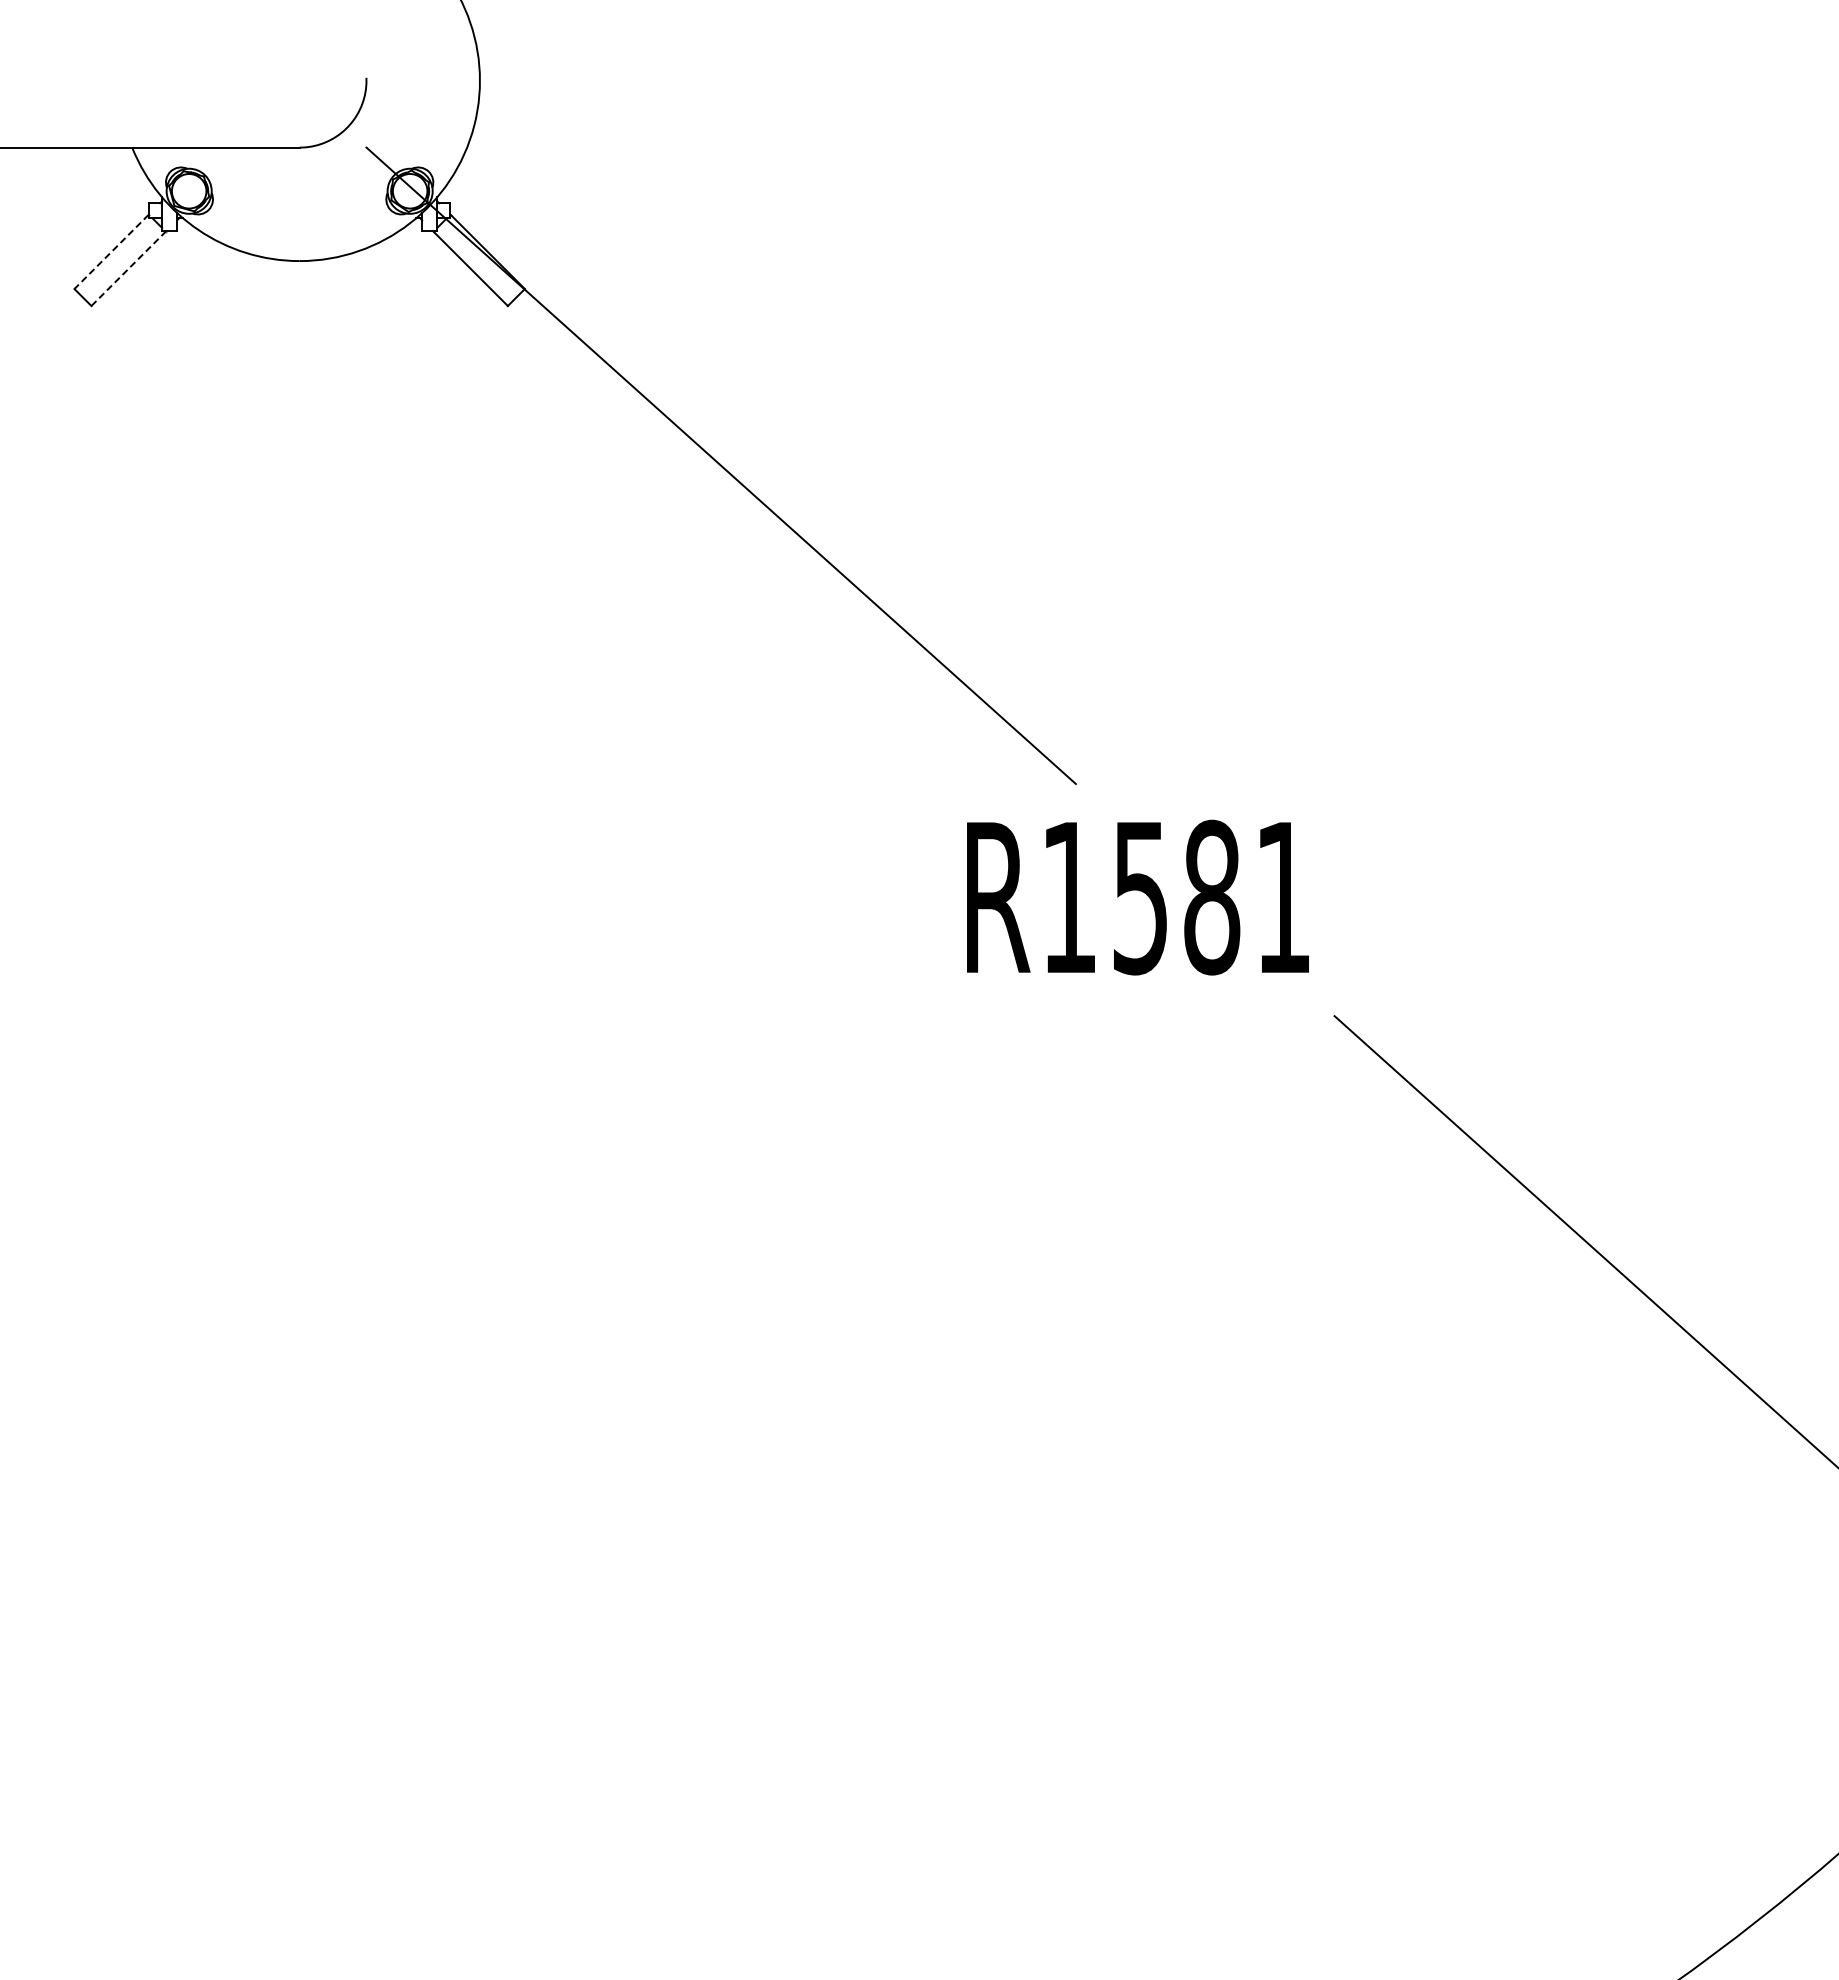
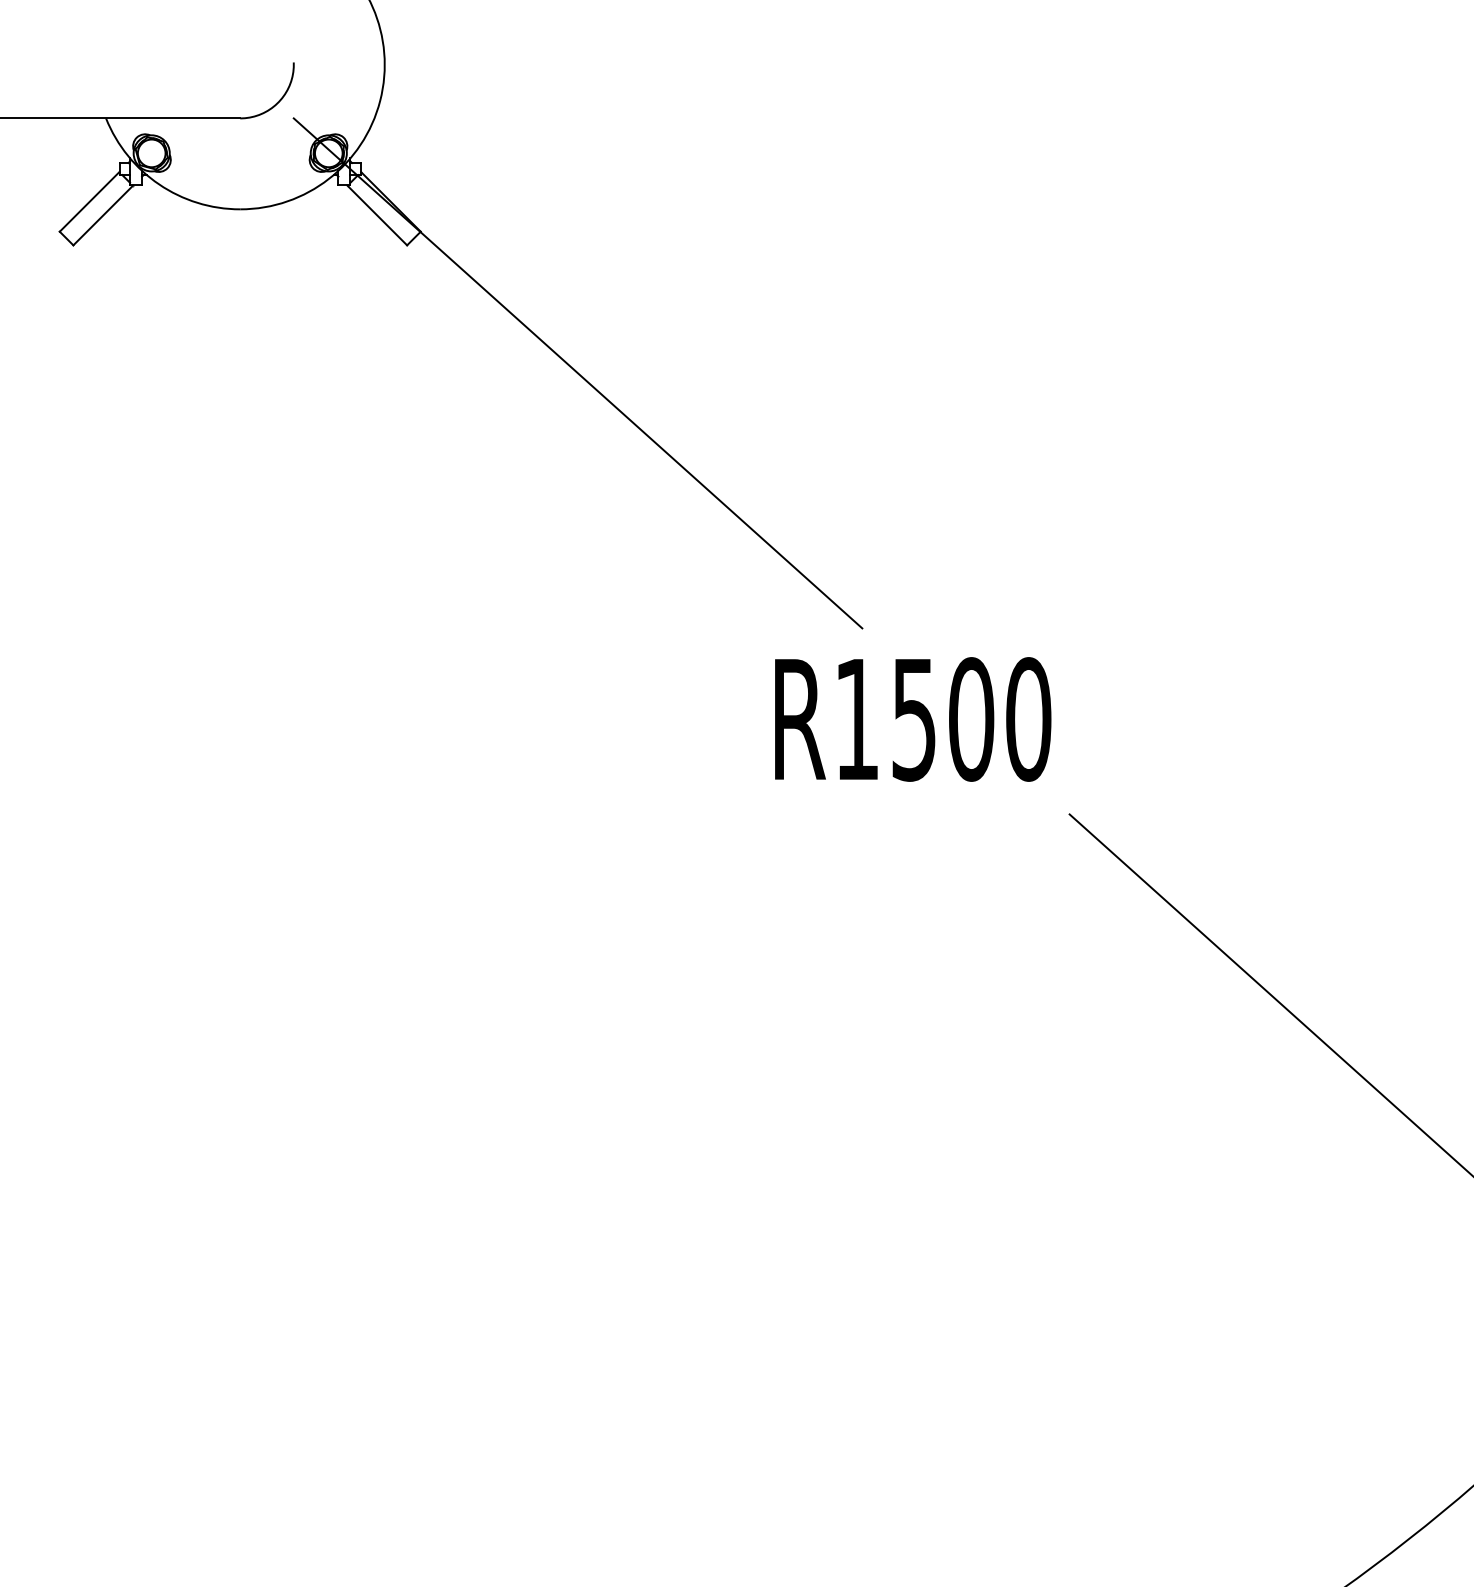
line: (111, 251) -> (89, 201), dashed -> solid
line: (128, 268) -> (103, 215), dashed -> solid
text: (1247, 897) -> (999, 719), R1581 -> R1500

